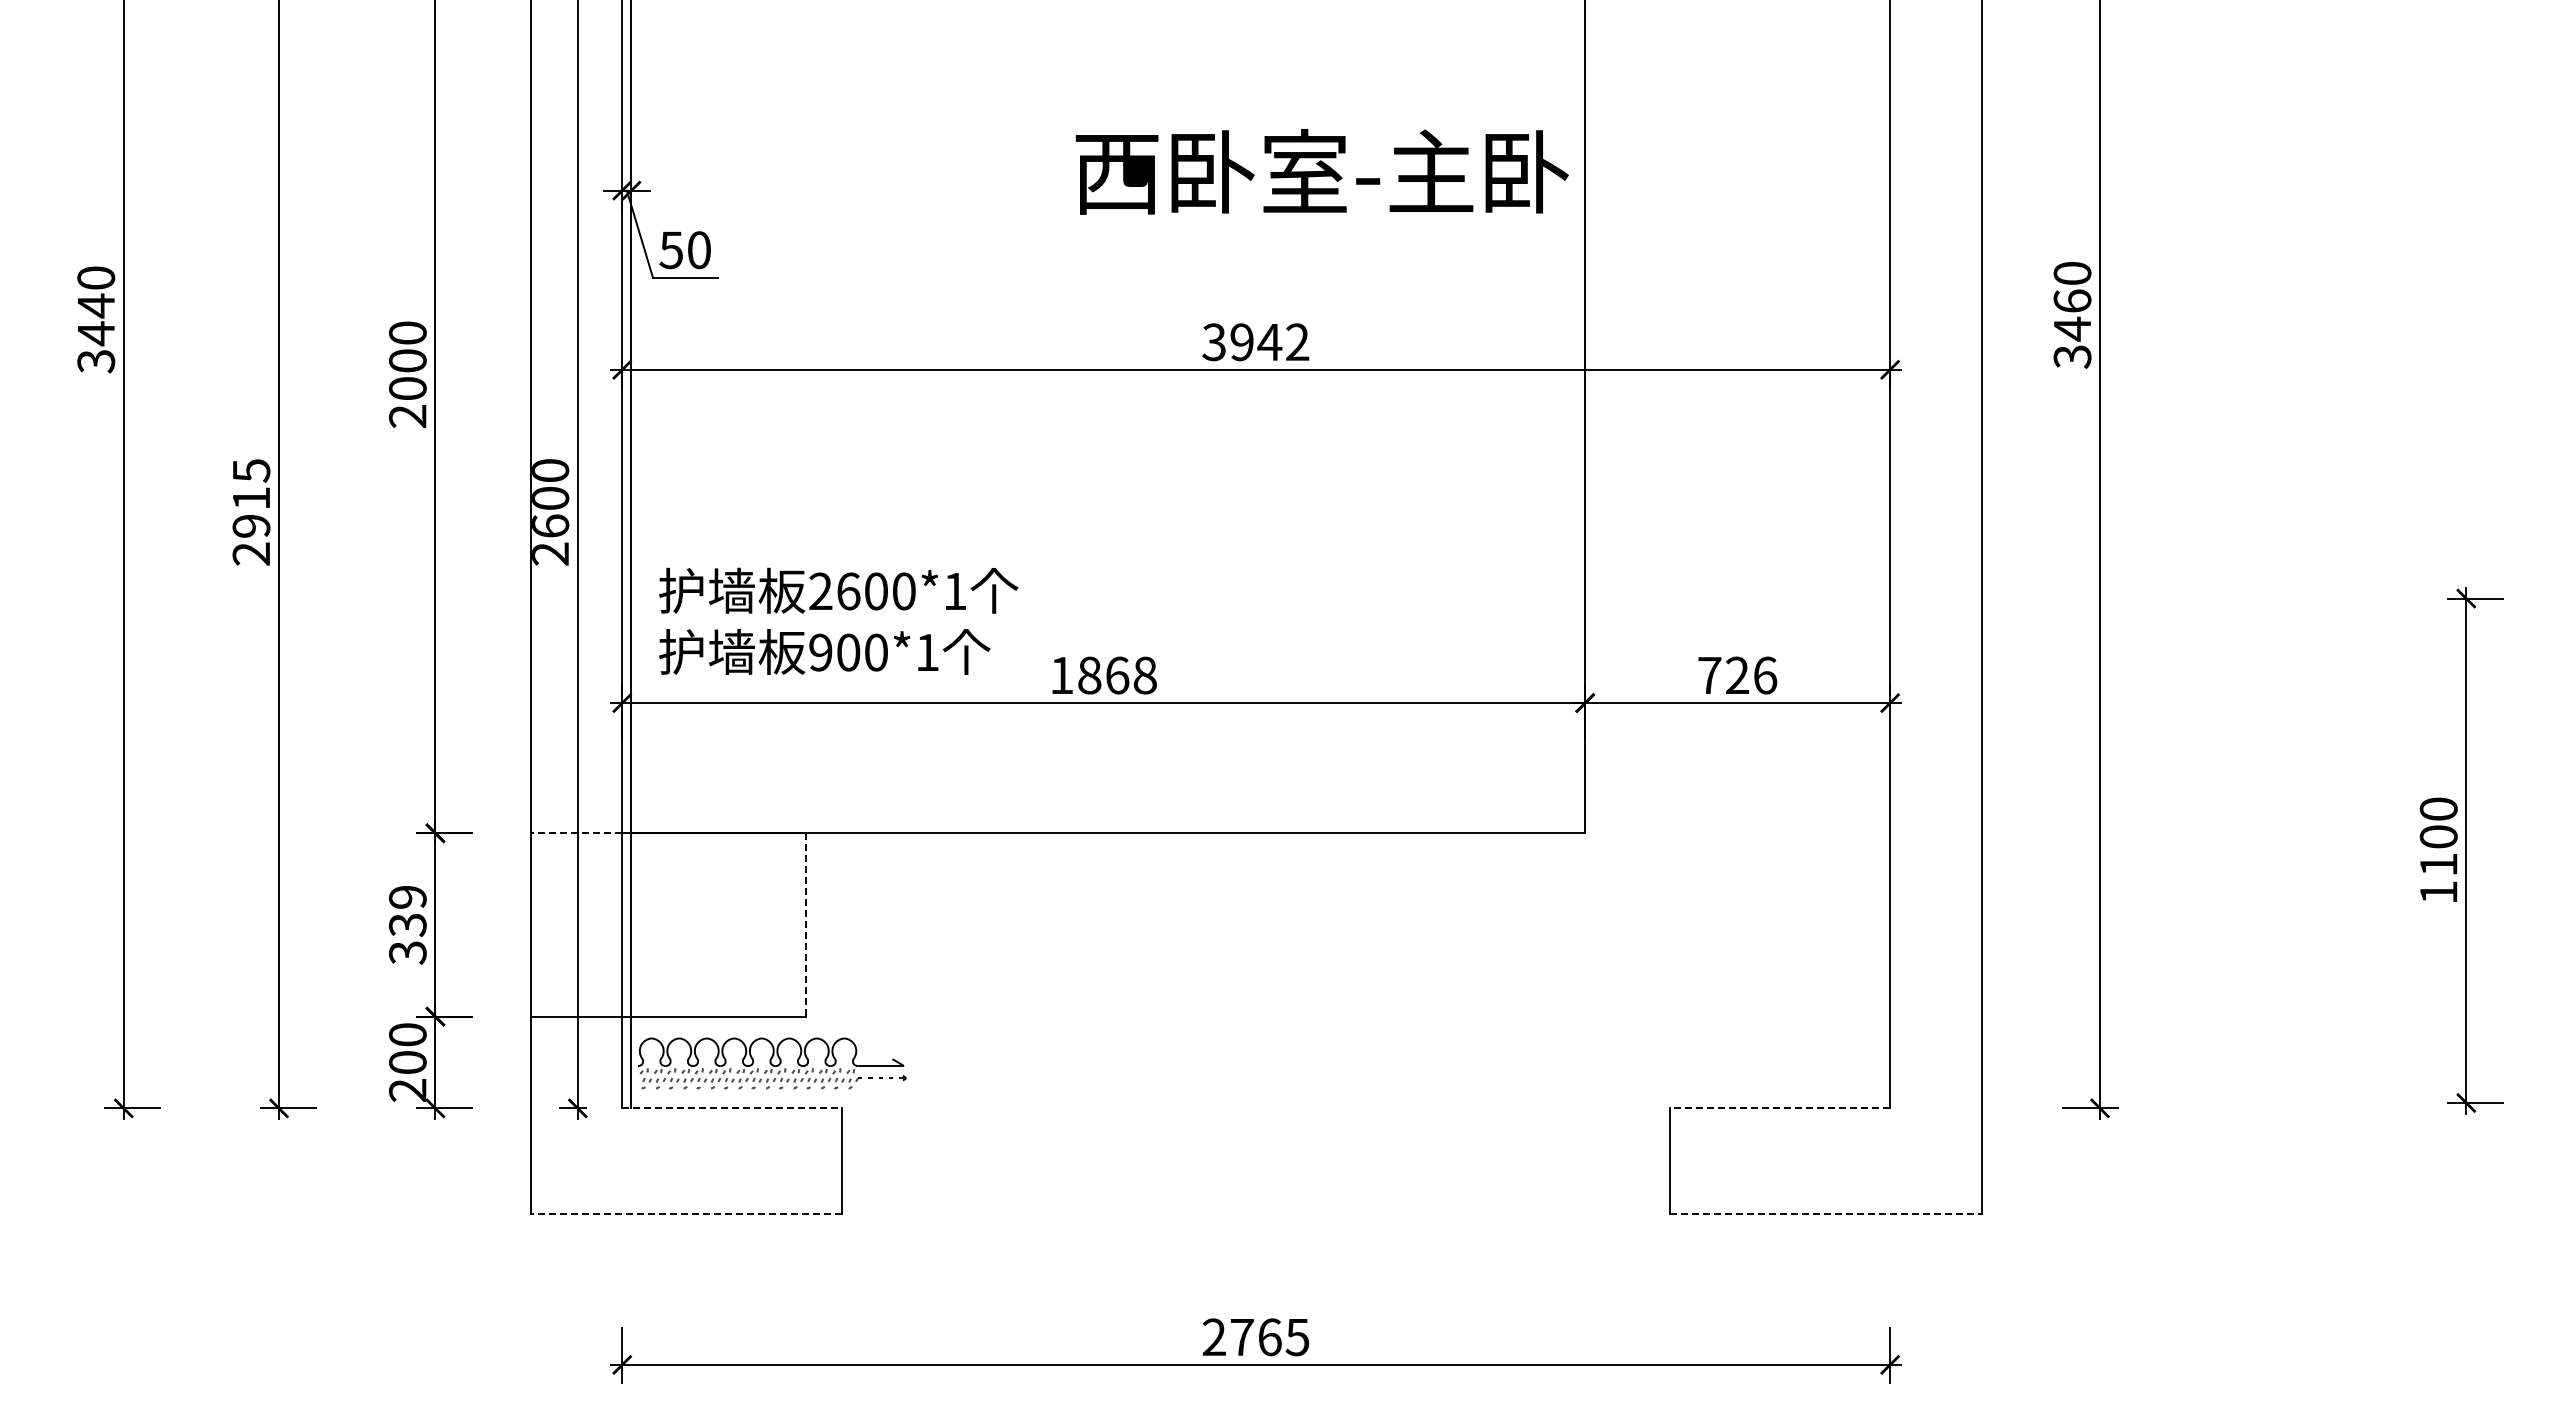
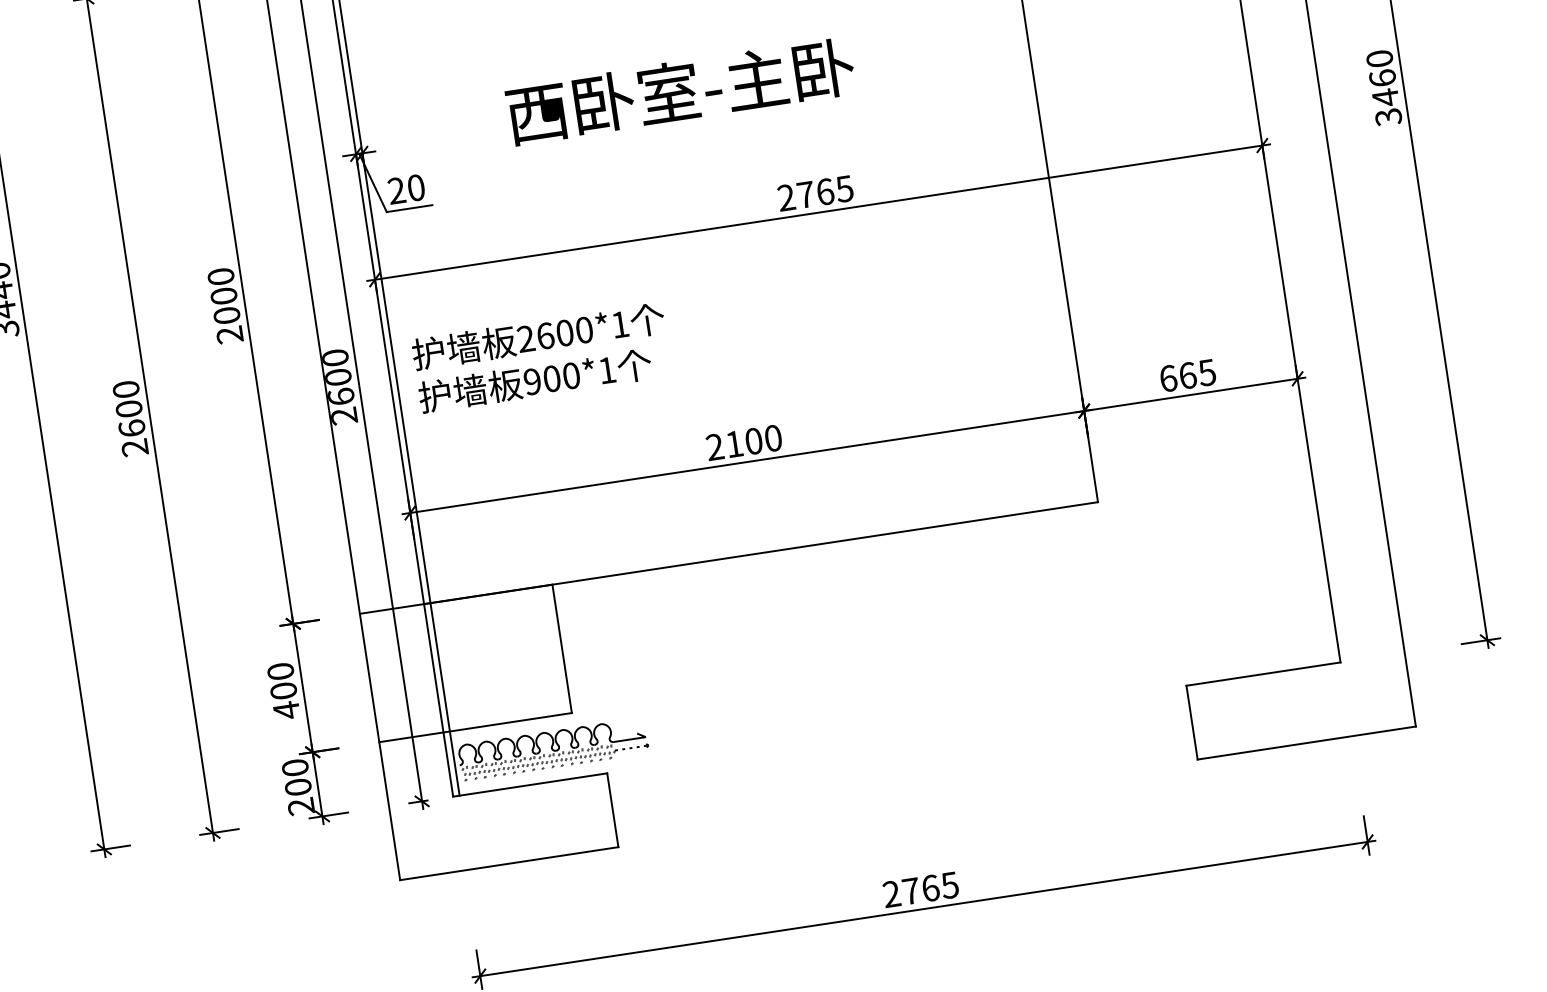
text: (1321, 171) -> (680, 90), moved
text: (671, 250) -> (396, 191), 50 -> 20
text: (1255, 342) -> (815, 193), 3942 -> 2765
text: (251, 498) -> (129, 409), 2915 -> 2600
text: (838, 620) -> (541, 357), moved
text: (1103, 675) -> (744, 442), 1868 -> 2100
text: (1737, 675) -> (1187, 375), 726 -> 665
line: (576, 833) -> (392, 609), dashed -> solid
line: (805, 924) -> (561, 648), dashed -> solid
text: (407, 925) -> (283, 691), 339 -> 400
line: (732, 1108) -> (530, 785), dashed -> solid
line: (1779, 1108) -> (1263, 674), dashed -> solid
line: (686, 1213) -> (509, 863), dashed -> solid
line: (1825, 1213) -> (1306, 742), dashed -> solid

